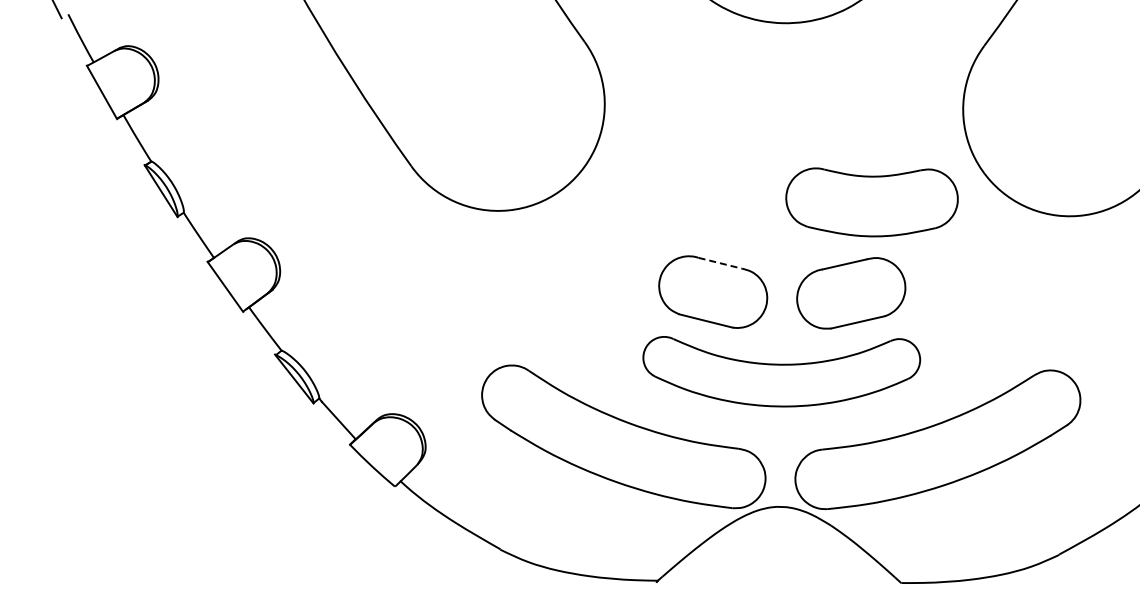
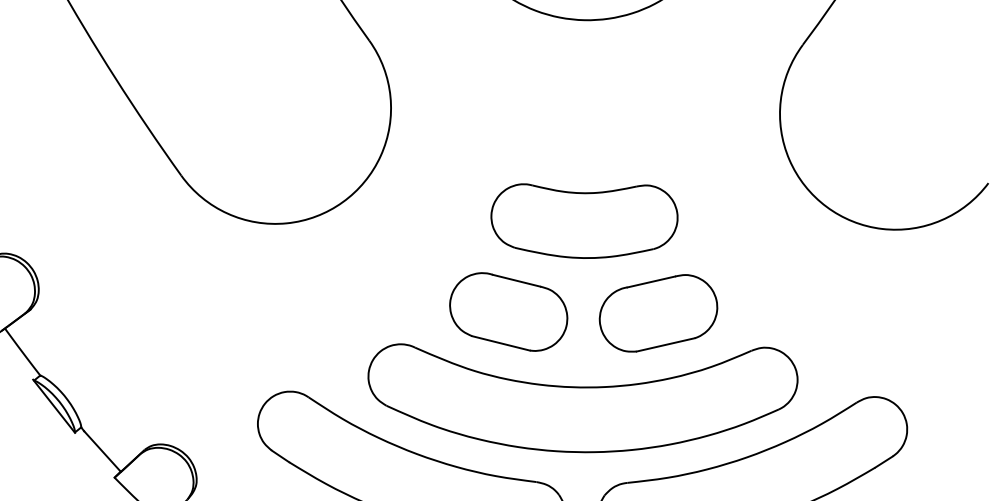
part: (871, 202) -> (583, 221), moved
line: (720, 263) -> (516, 280), dashed -> solid
part: (781, 371) -> (582, 398), size x1.43

